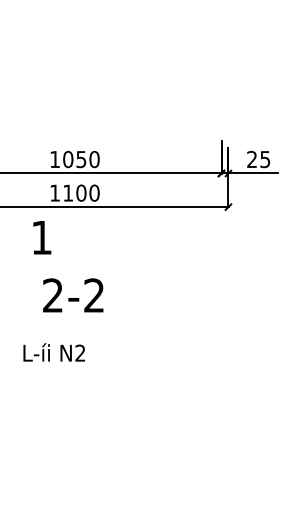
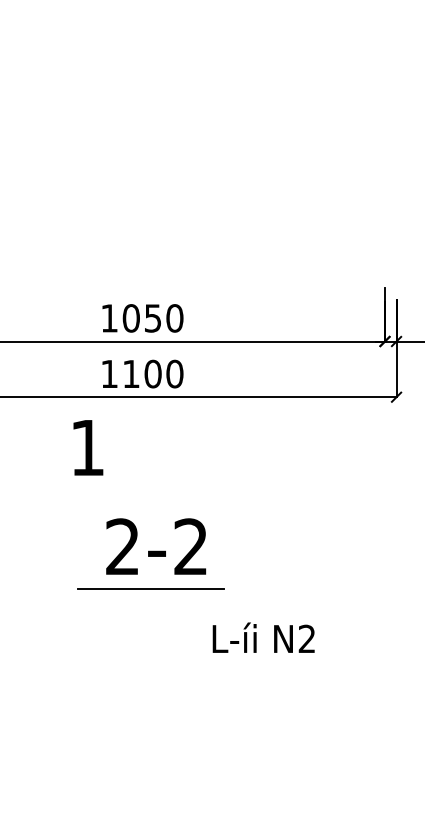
text: (73, 295) -> (156, 546), moved
line: (79, 323) -> (149, 589), added
text: (53, 352) -> (262, 637), moved

